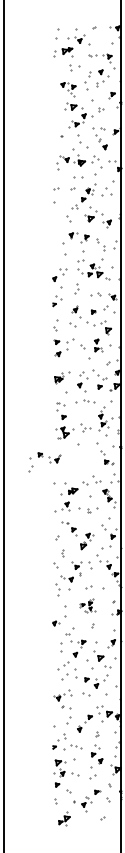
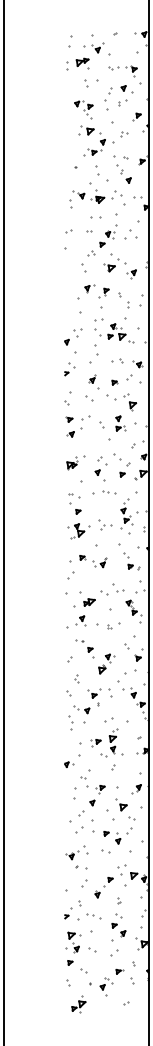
part: (76, 288) -> (93, 353), size x1.67
part: (44, 462) -> (87, 567), moved
part: (87, 605) -> (107, 742), size x1.67

